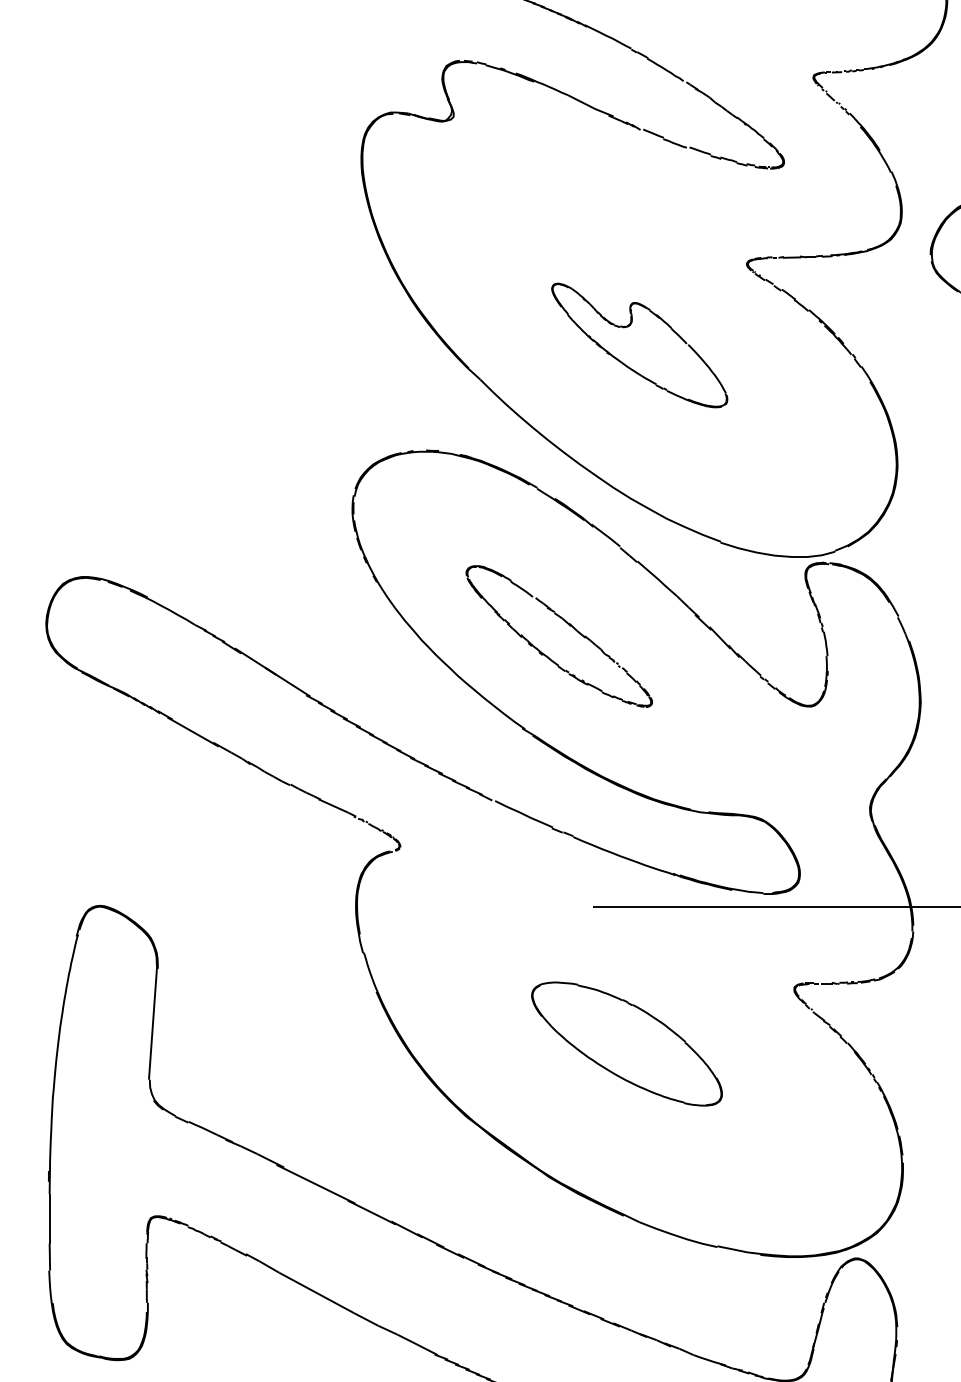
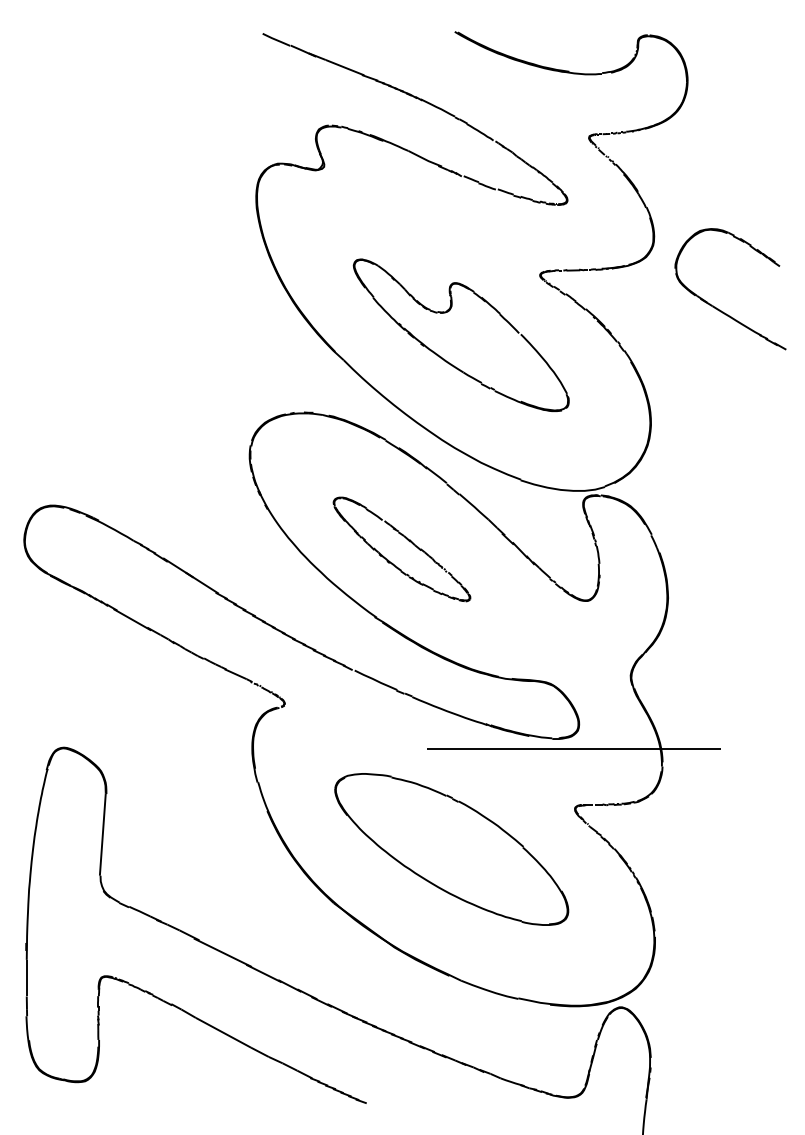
part: (638, 344) -> (460, 334), size x1.67
part: (626, 1044) -> (451, 849), size x1.67

